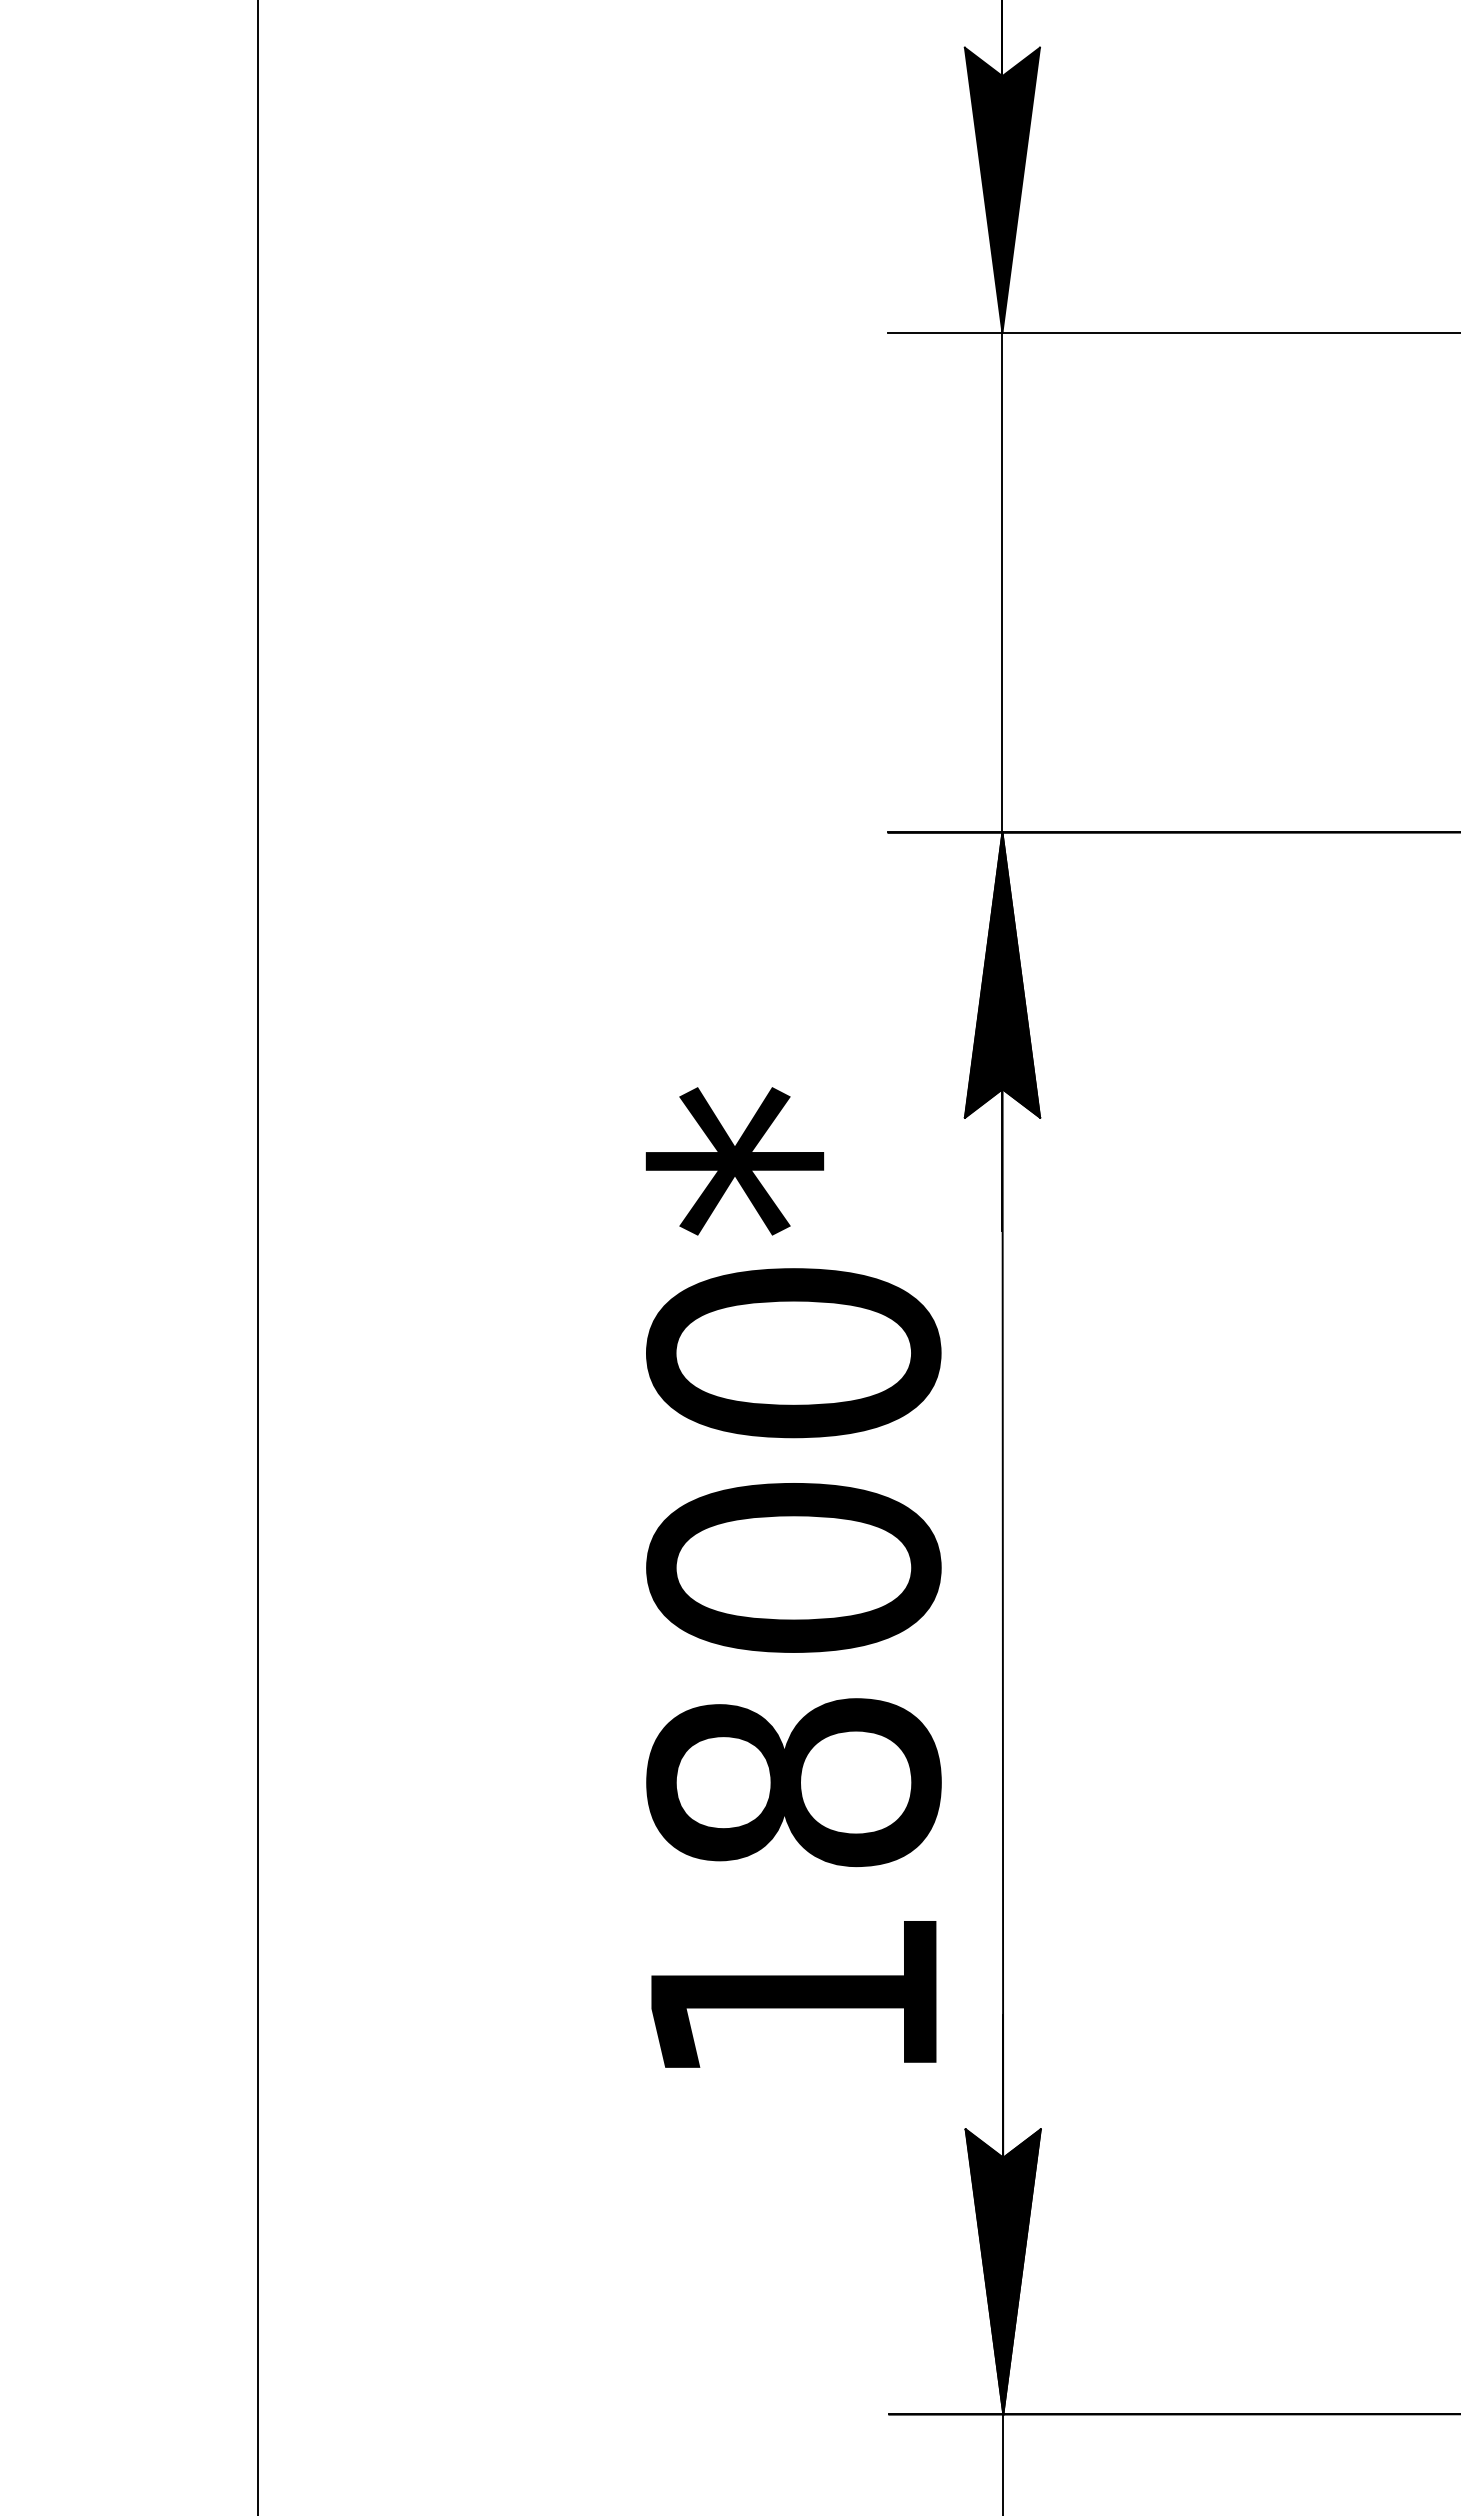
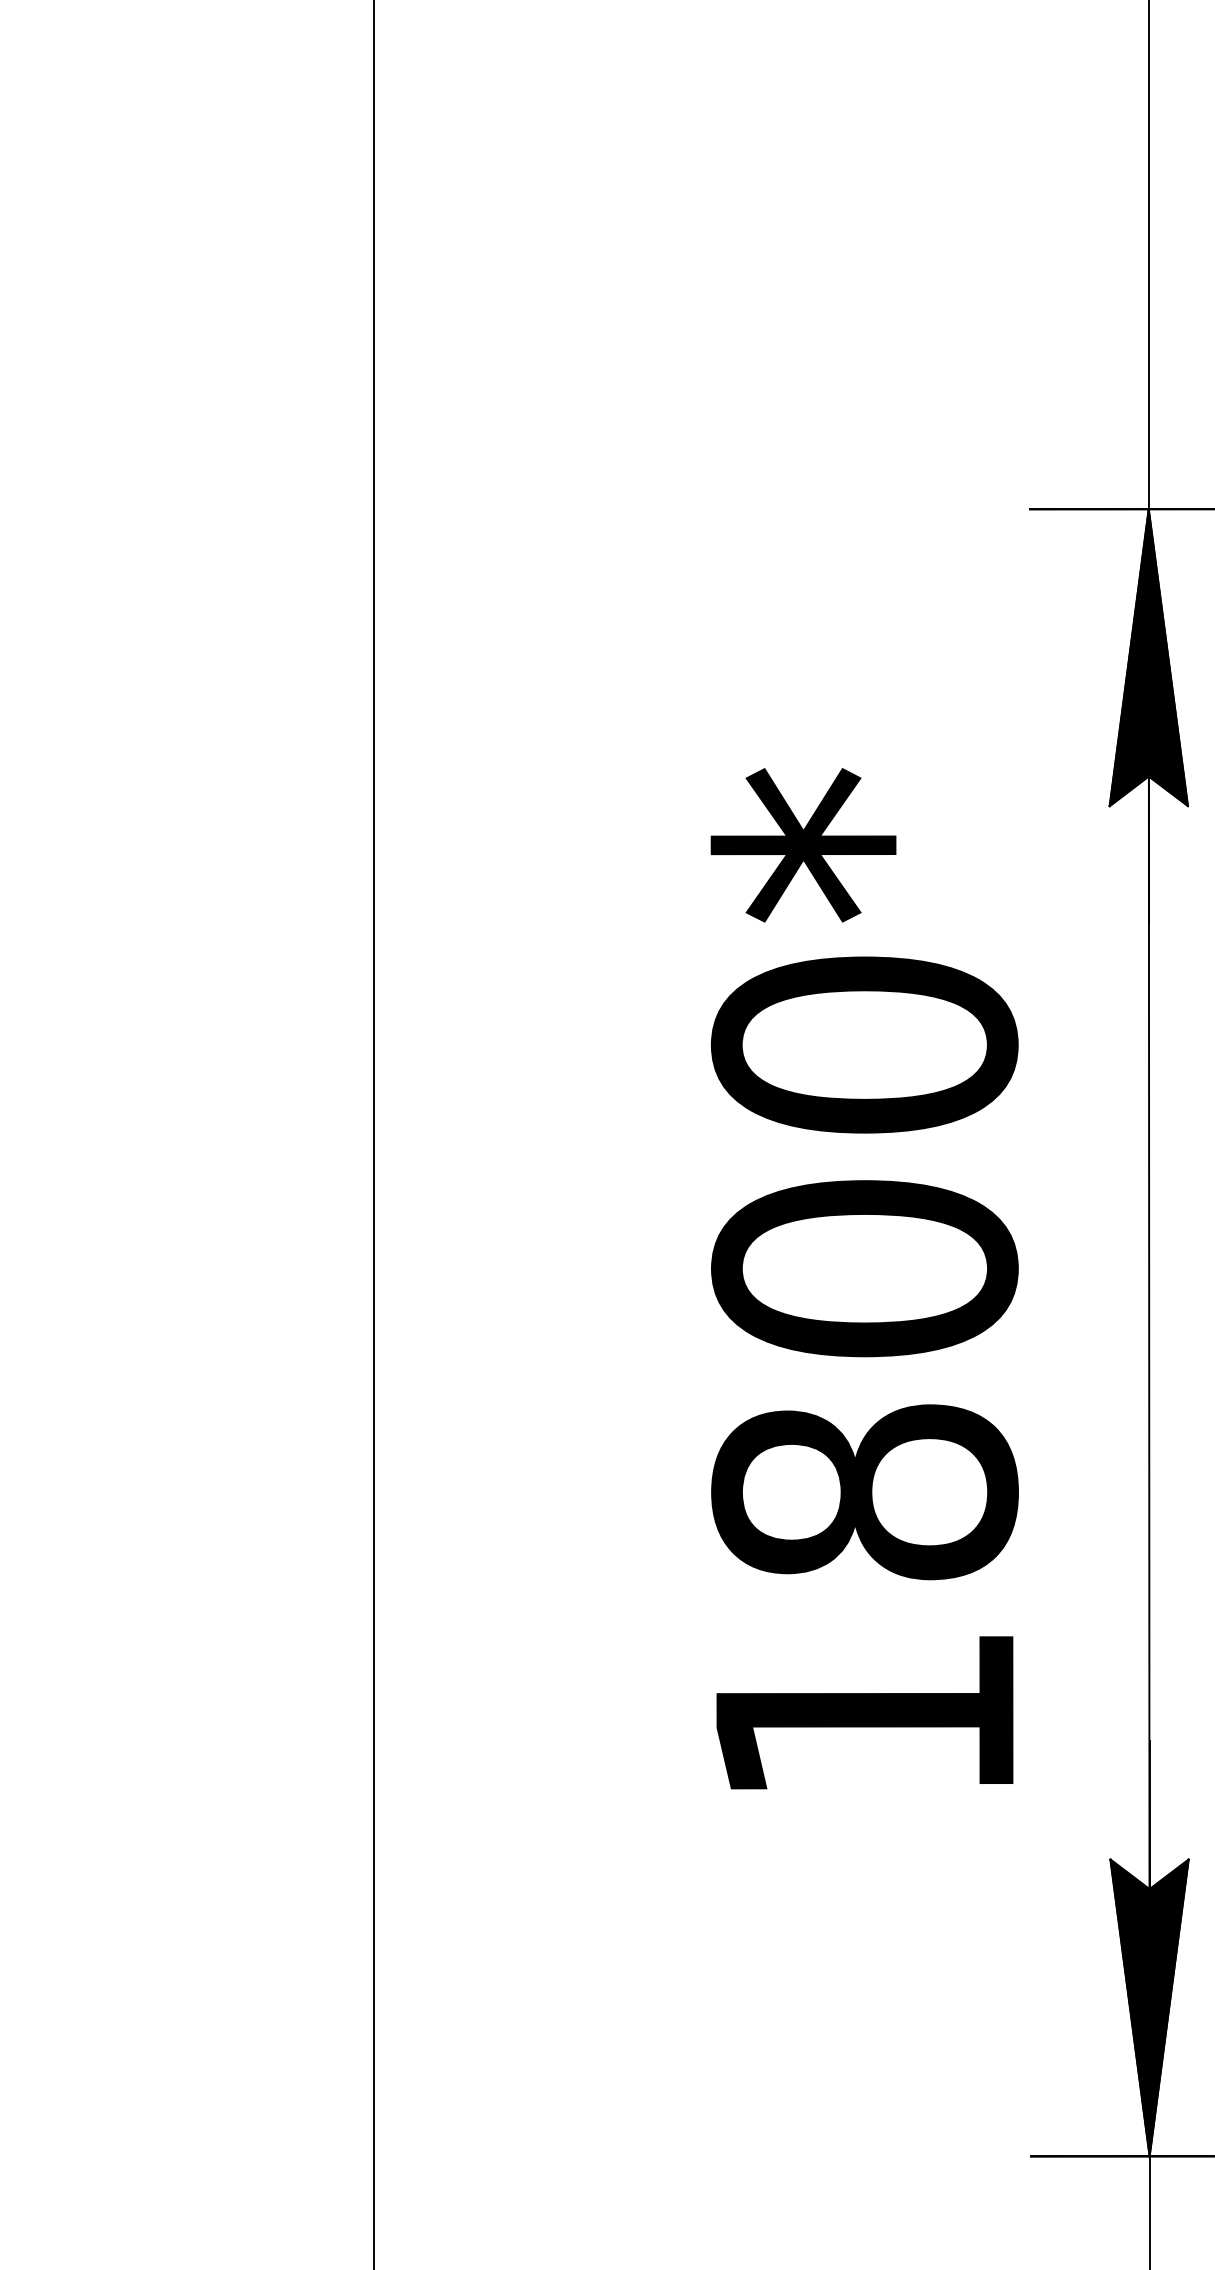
text: (793, 1577) -> (864, 1278), moved

